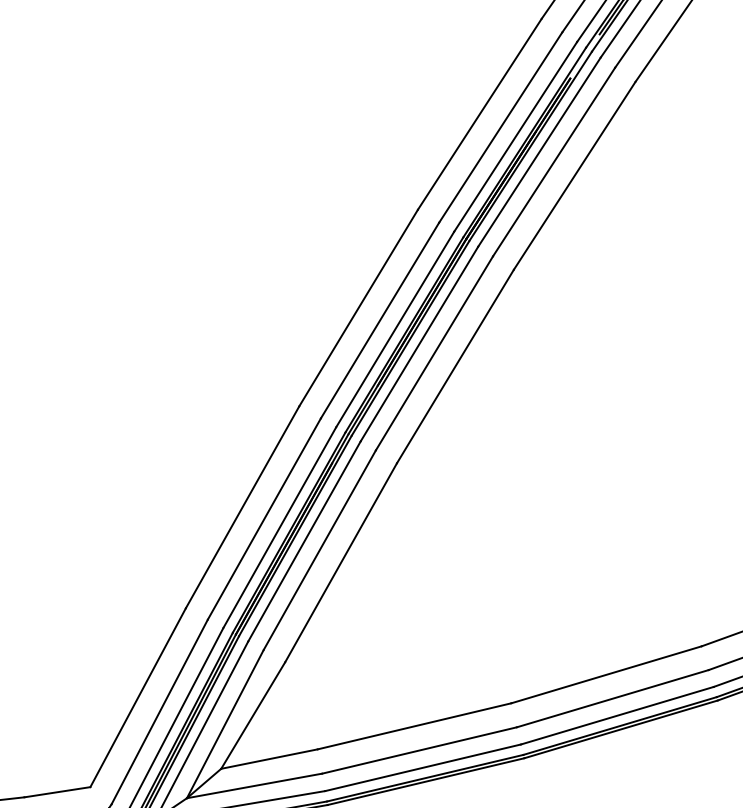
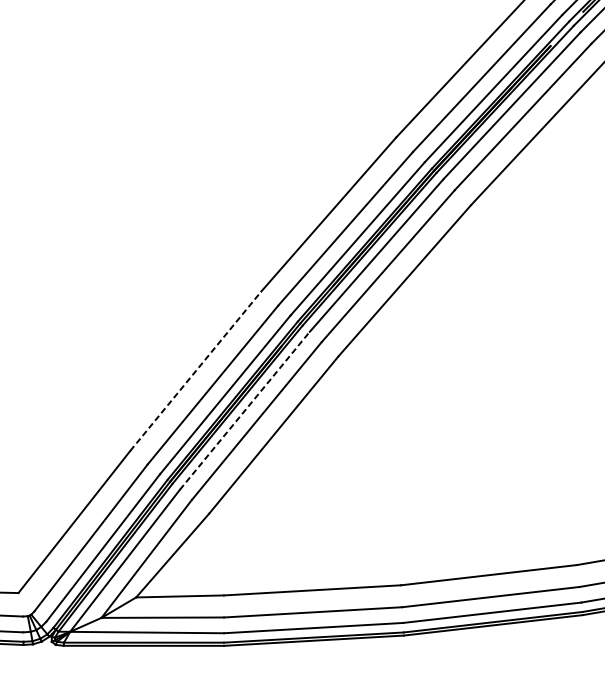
line: (242, 507) -> (195, 371), solid -> dashed
line: (304, 541) -> (244, 410), solid -> dashed

